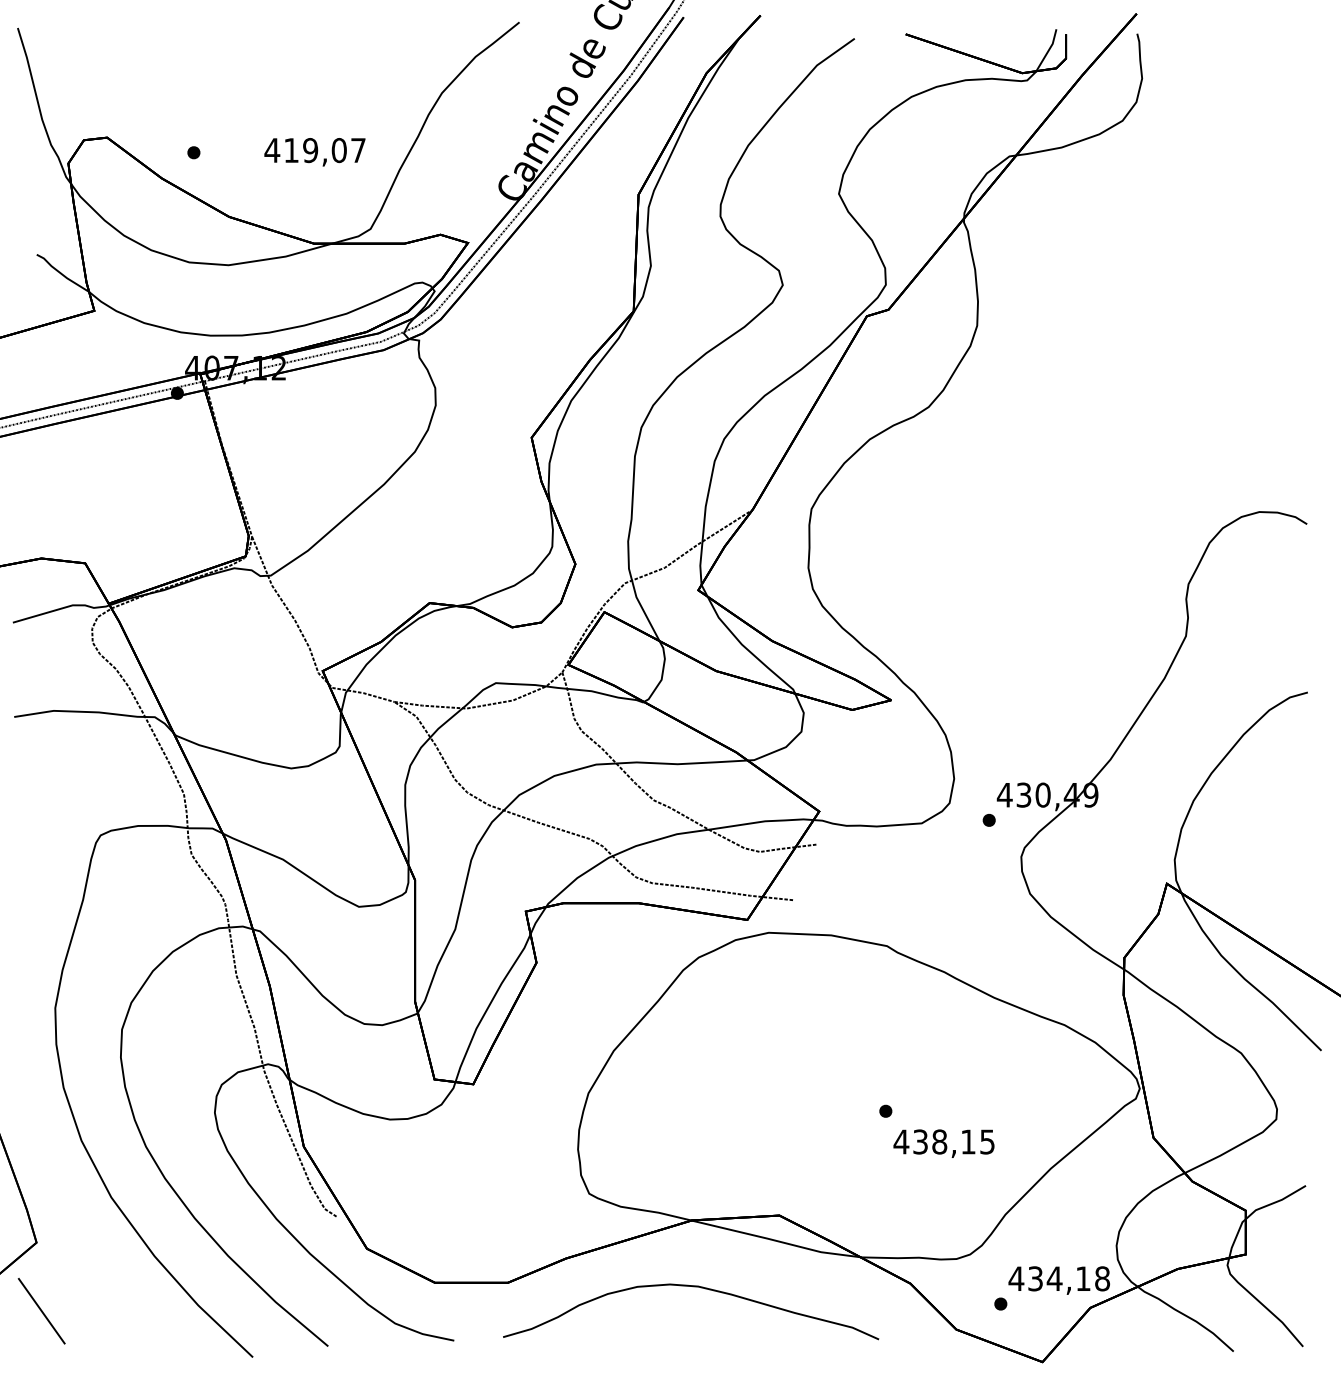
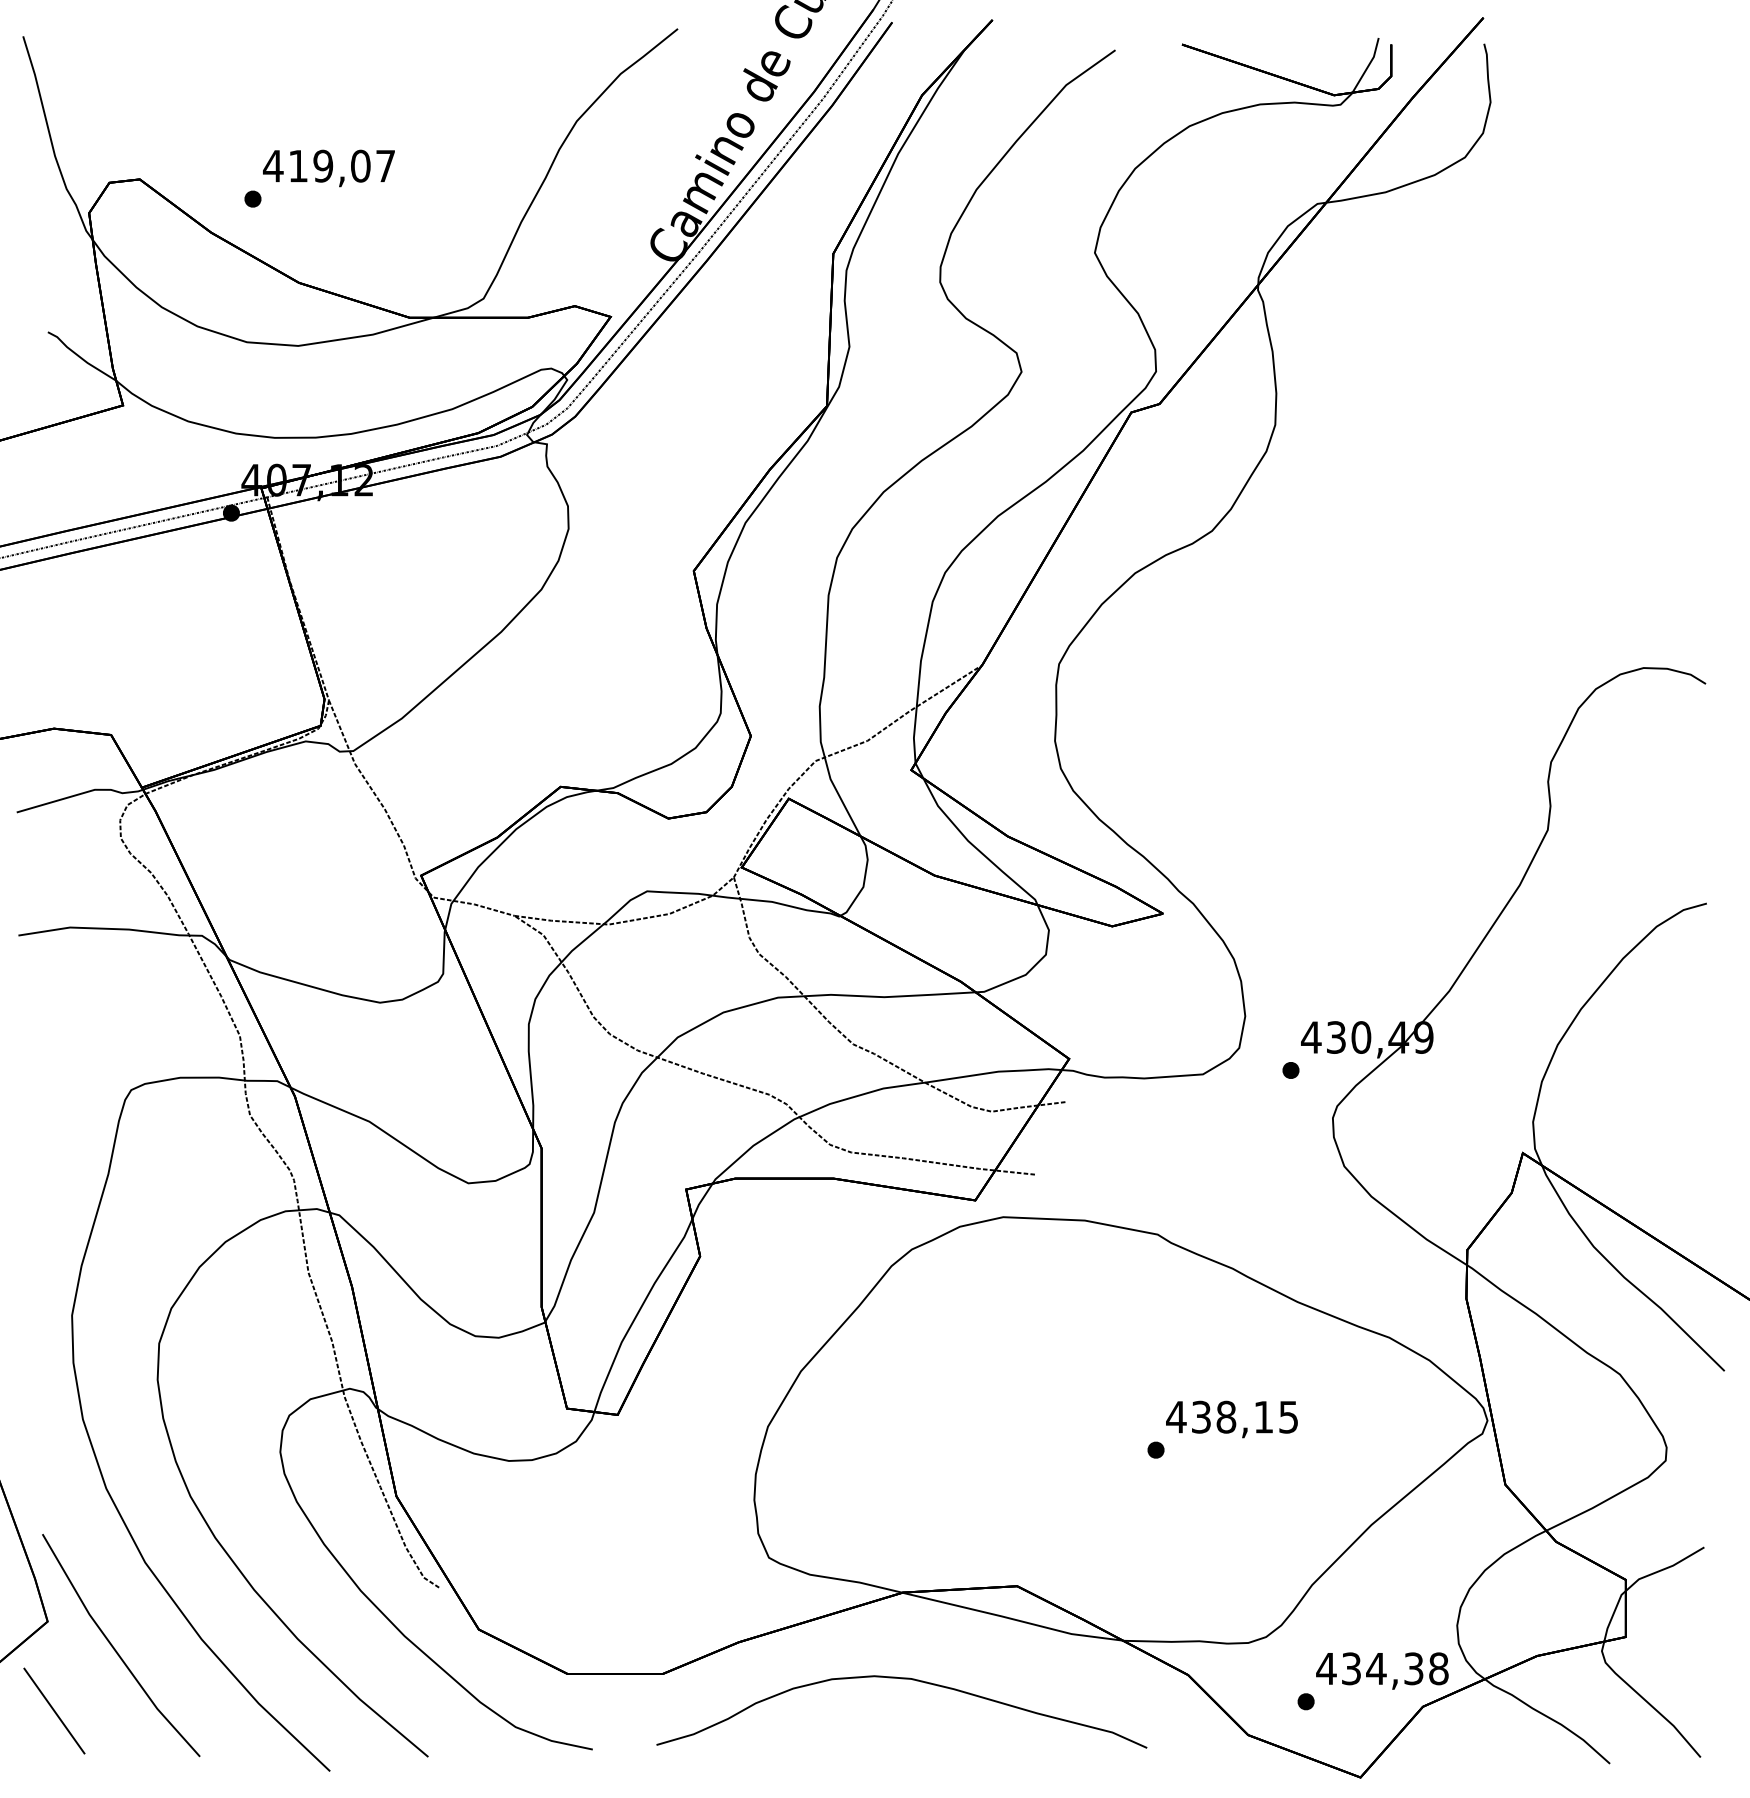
text: (314, 152) -> (328, 168), moved
text: (943, 1143) -> (1231, 1419), moved
line: (88, 1263) -> (115, 1648), added
text: (1083, 1278) -> (1413, 1668), 434,18 -> 434,38

